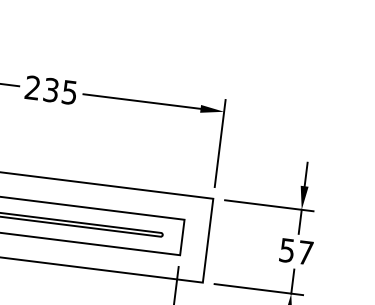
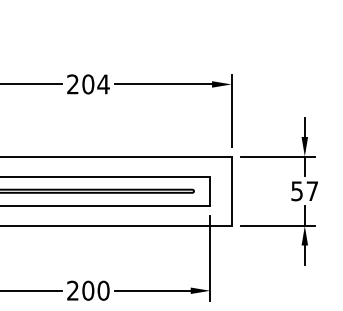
text: (59, 91) -> (95, 84), 235 -> 204

